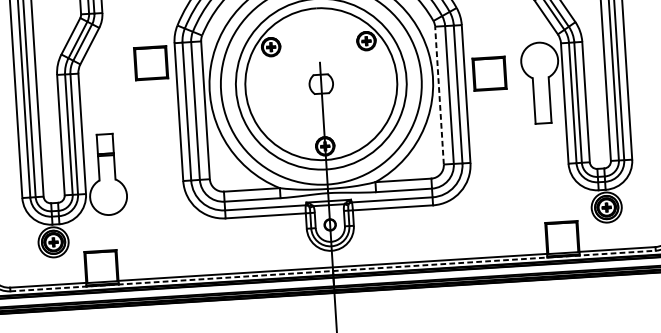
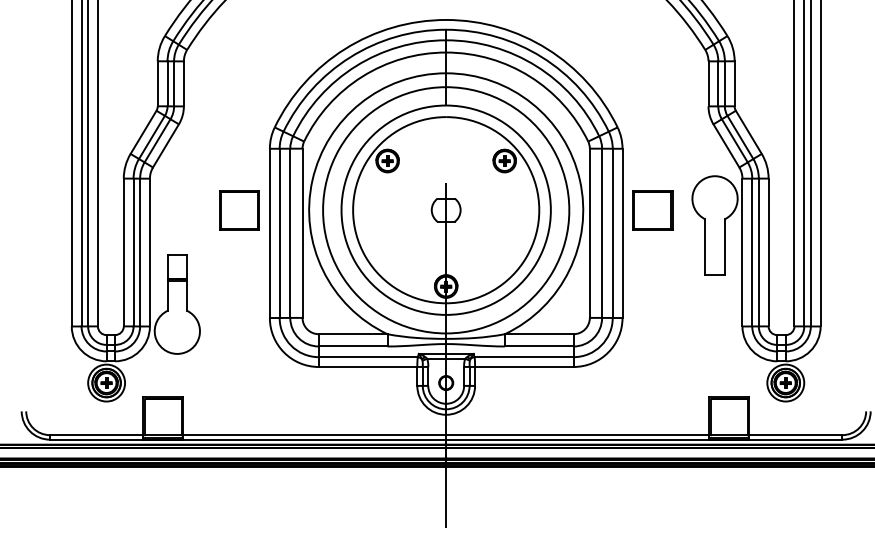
part: (151, 63) -> (239, 210), moved
line: (439, 95) -> (589, 233), dashed -> solid
line: (333, 270) -> (446, 439), dashed -> solid

